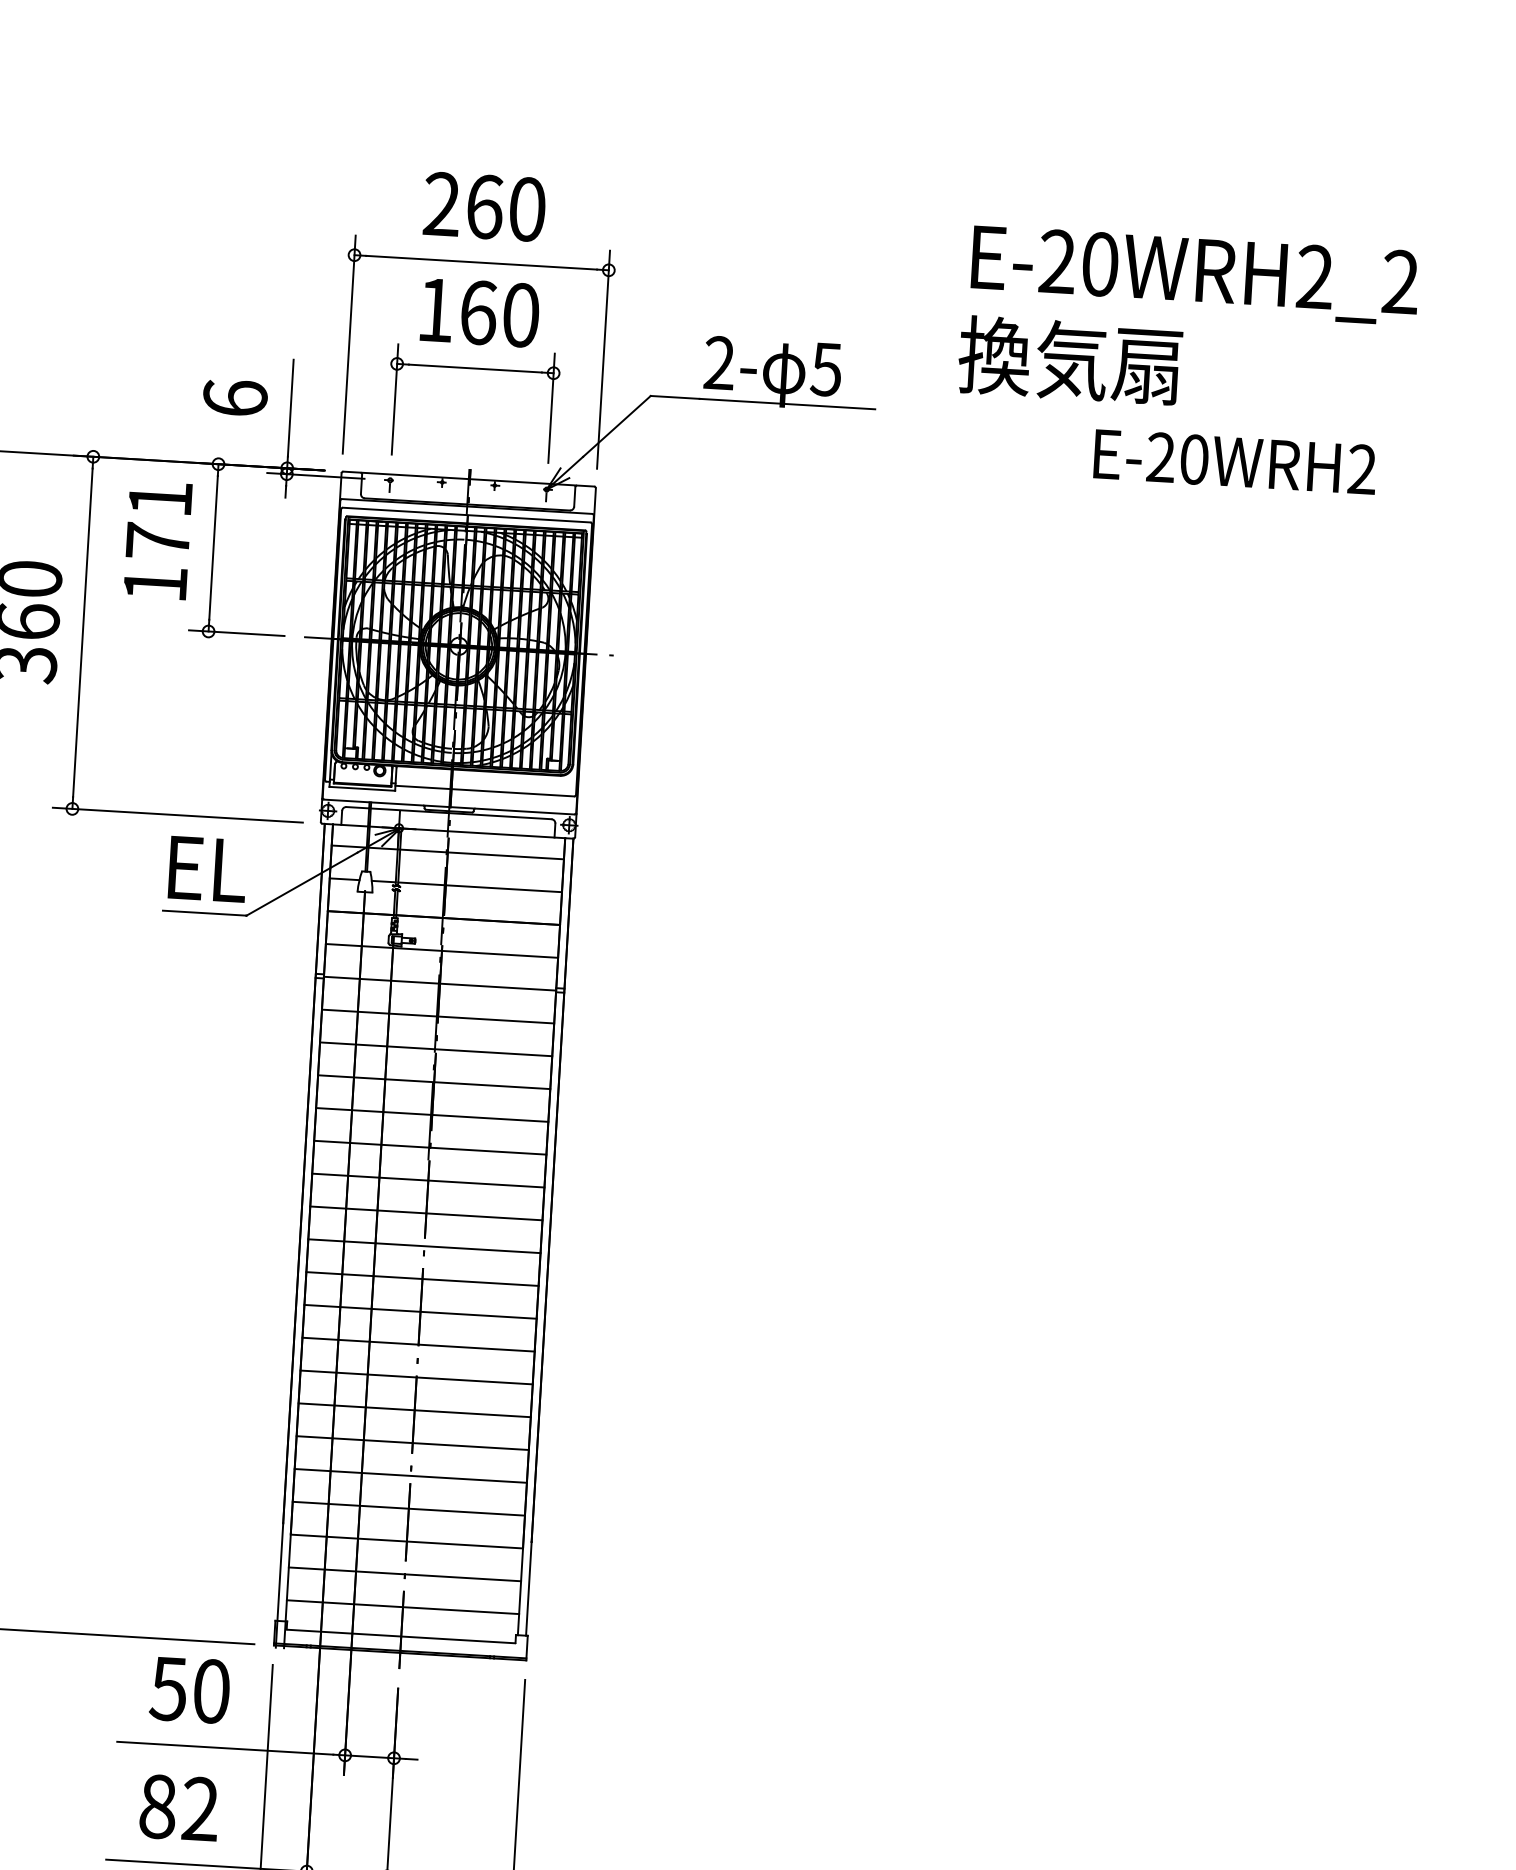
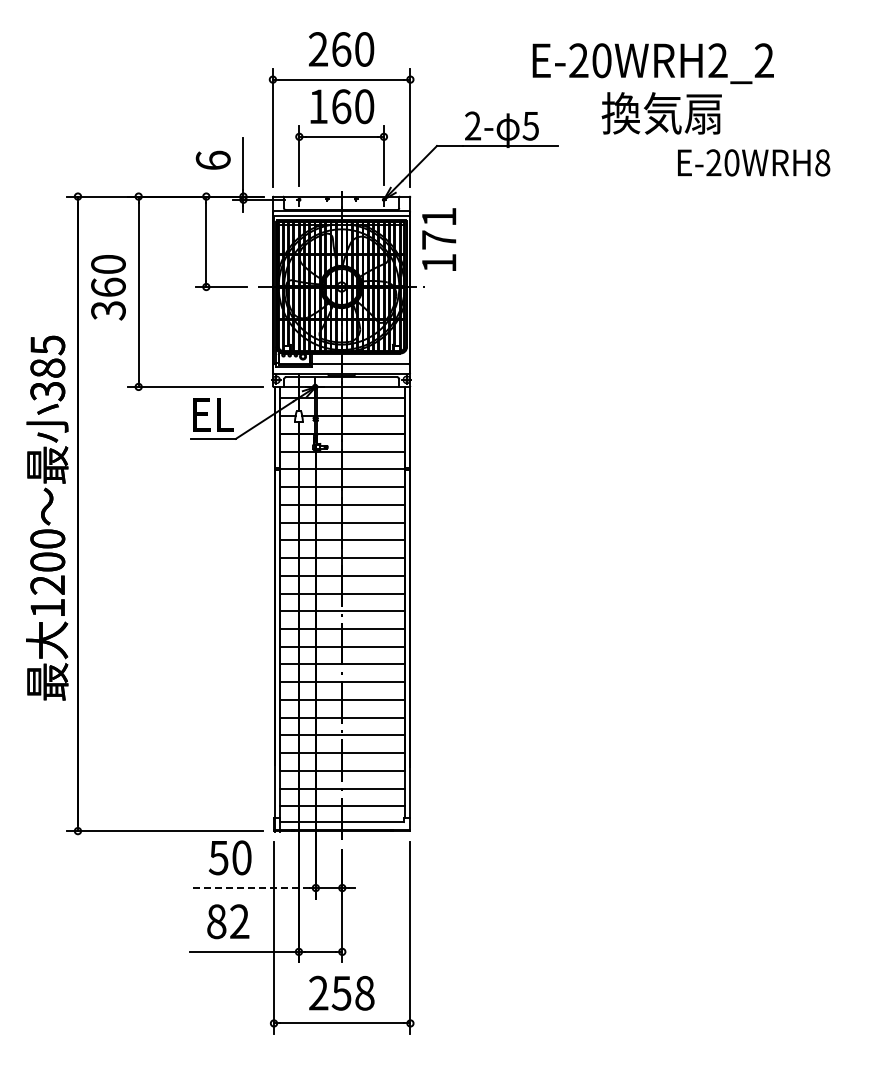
text: (1193, 275) -> (652, 63), moved
text: (1362, 468) -> (822, 162), E-20WRH2 -> E-20WRH8
text: (158, 540) -> (439, 239), moved
line: (224, 1748) -> (250, 888), solid -> dashed

